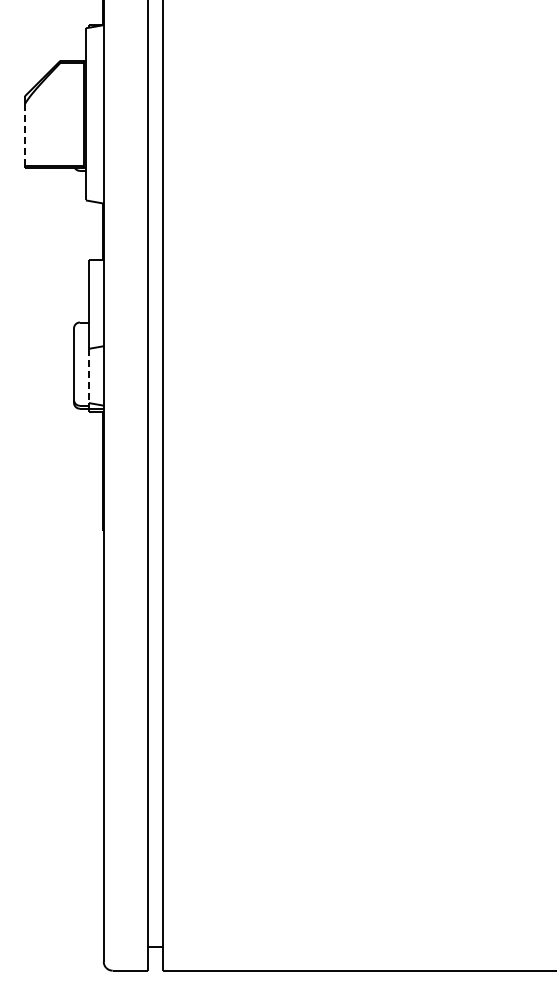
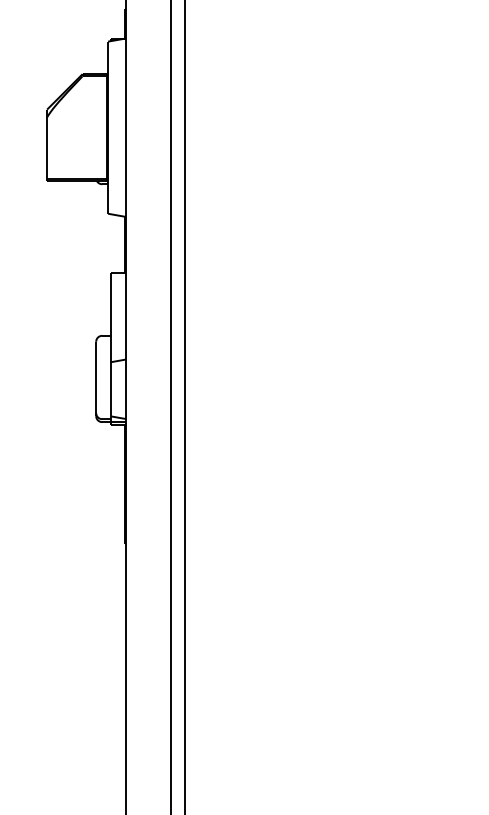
line: (24, 134) -> (46, 147), dashed -> solid
line: (88, 376) -> (110, 389), dashed -> solid

